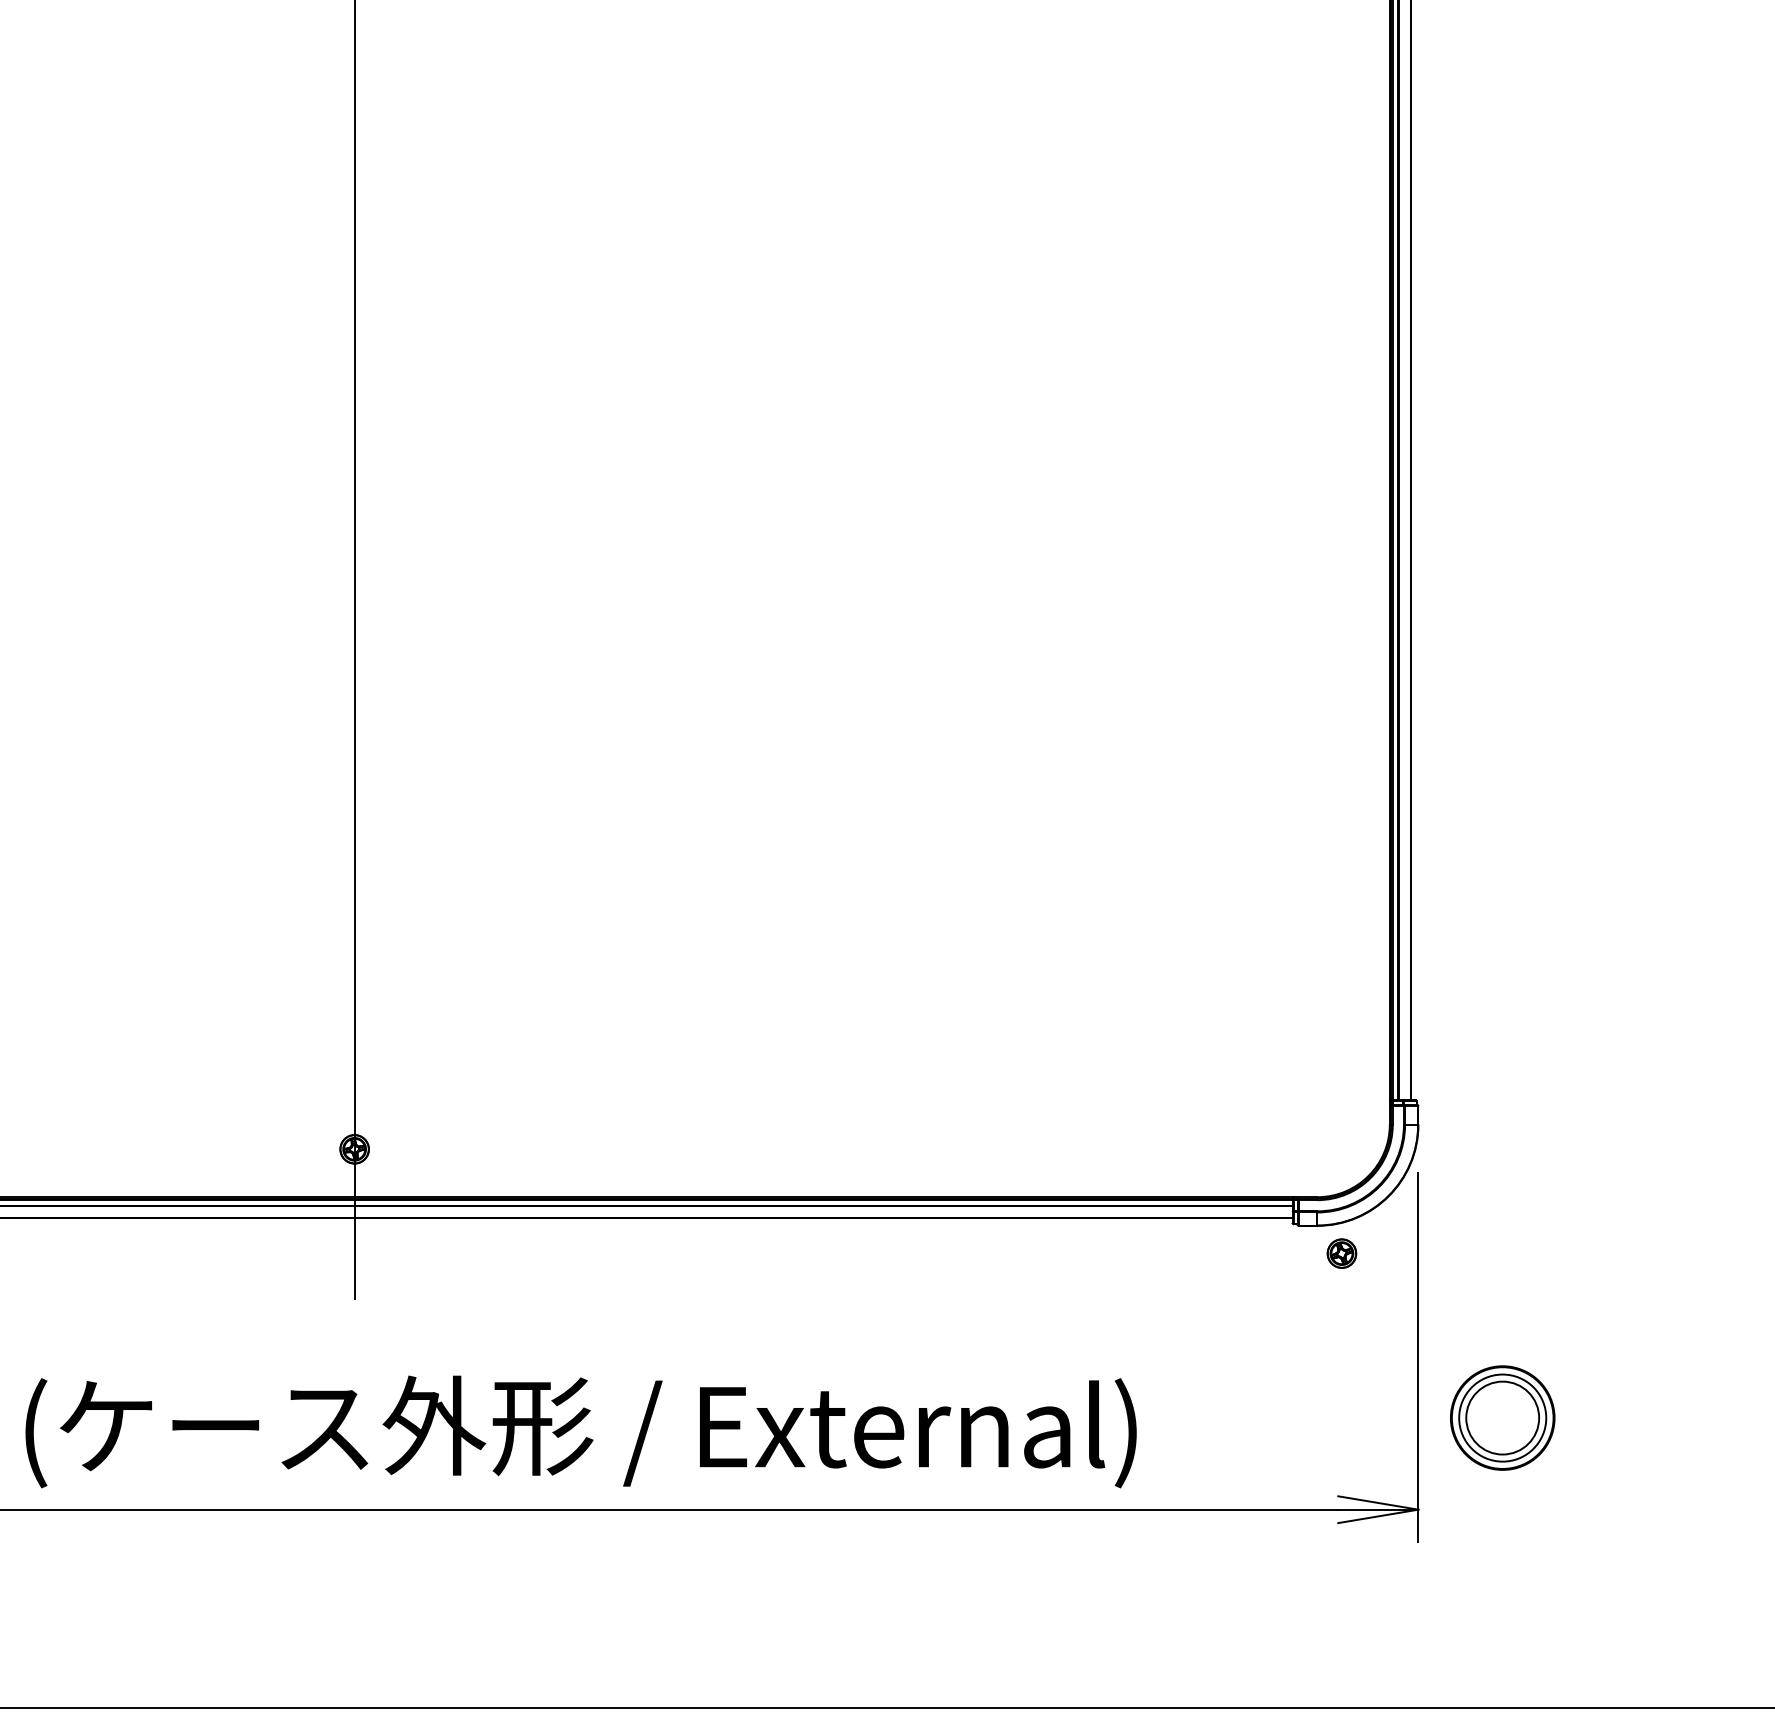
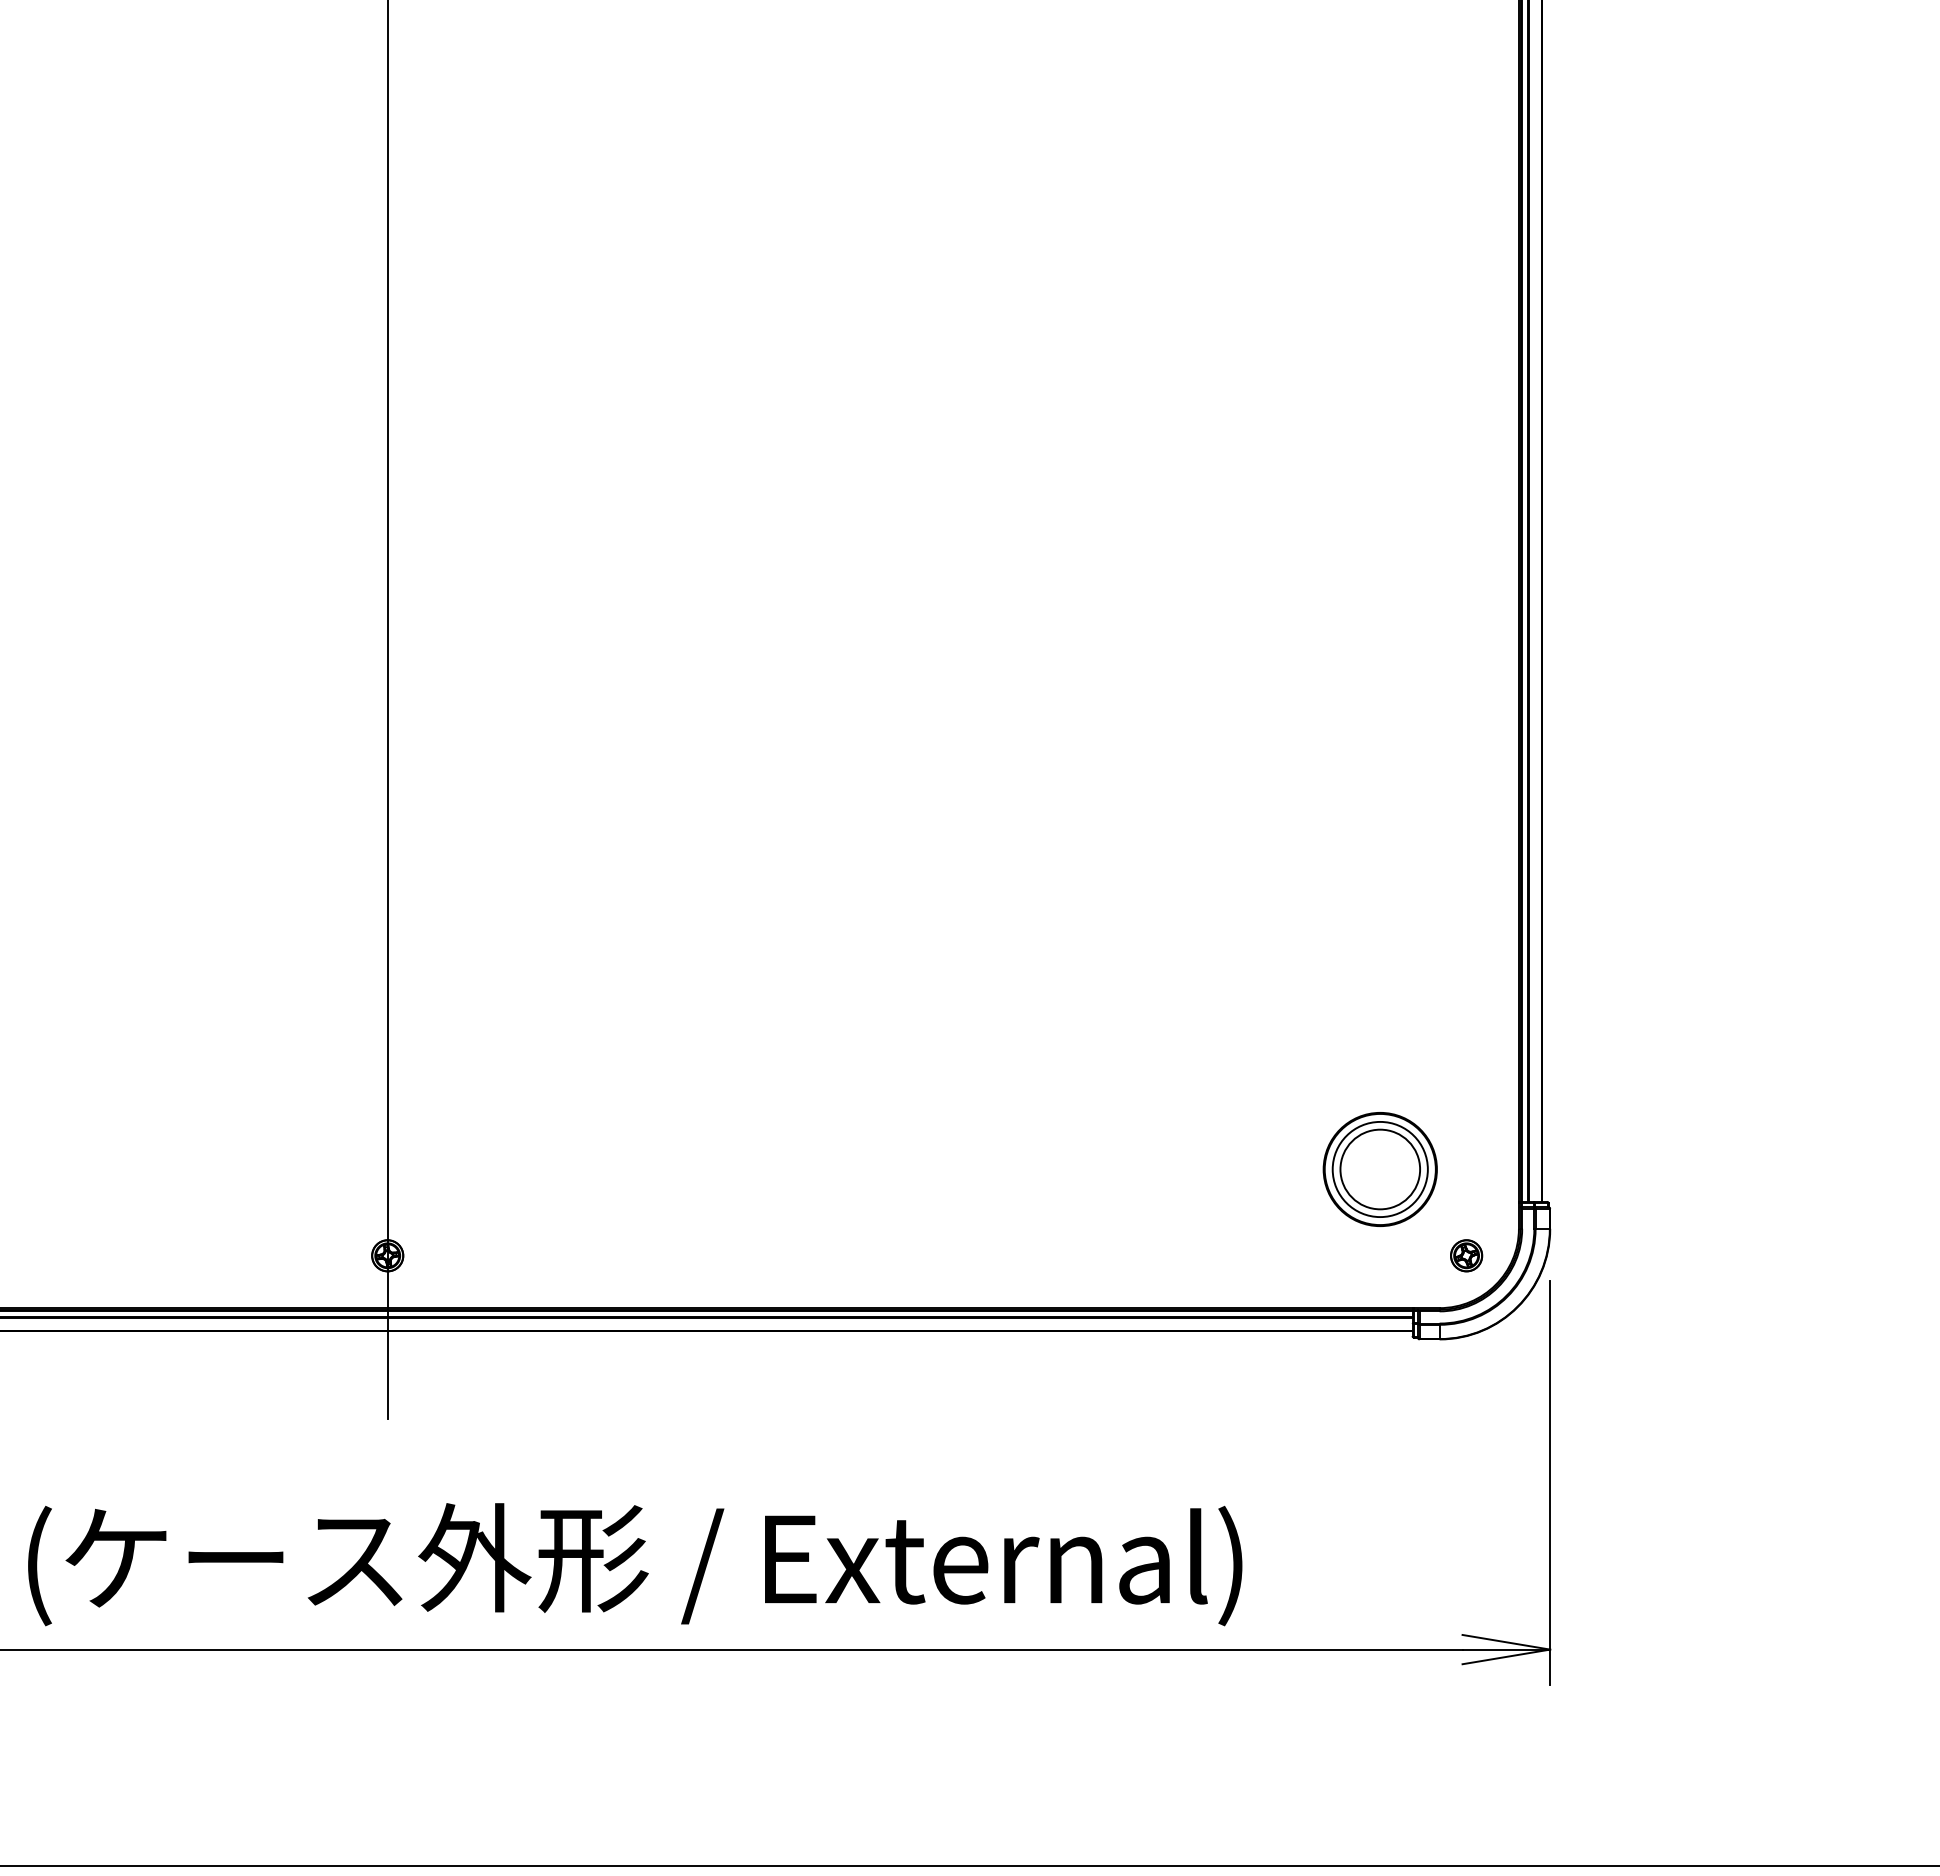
part: (1341, 1253) -> (1466, 1255), moved
part: (1501, 1418) -> (1379, 1169), moved

